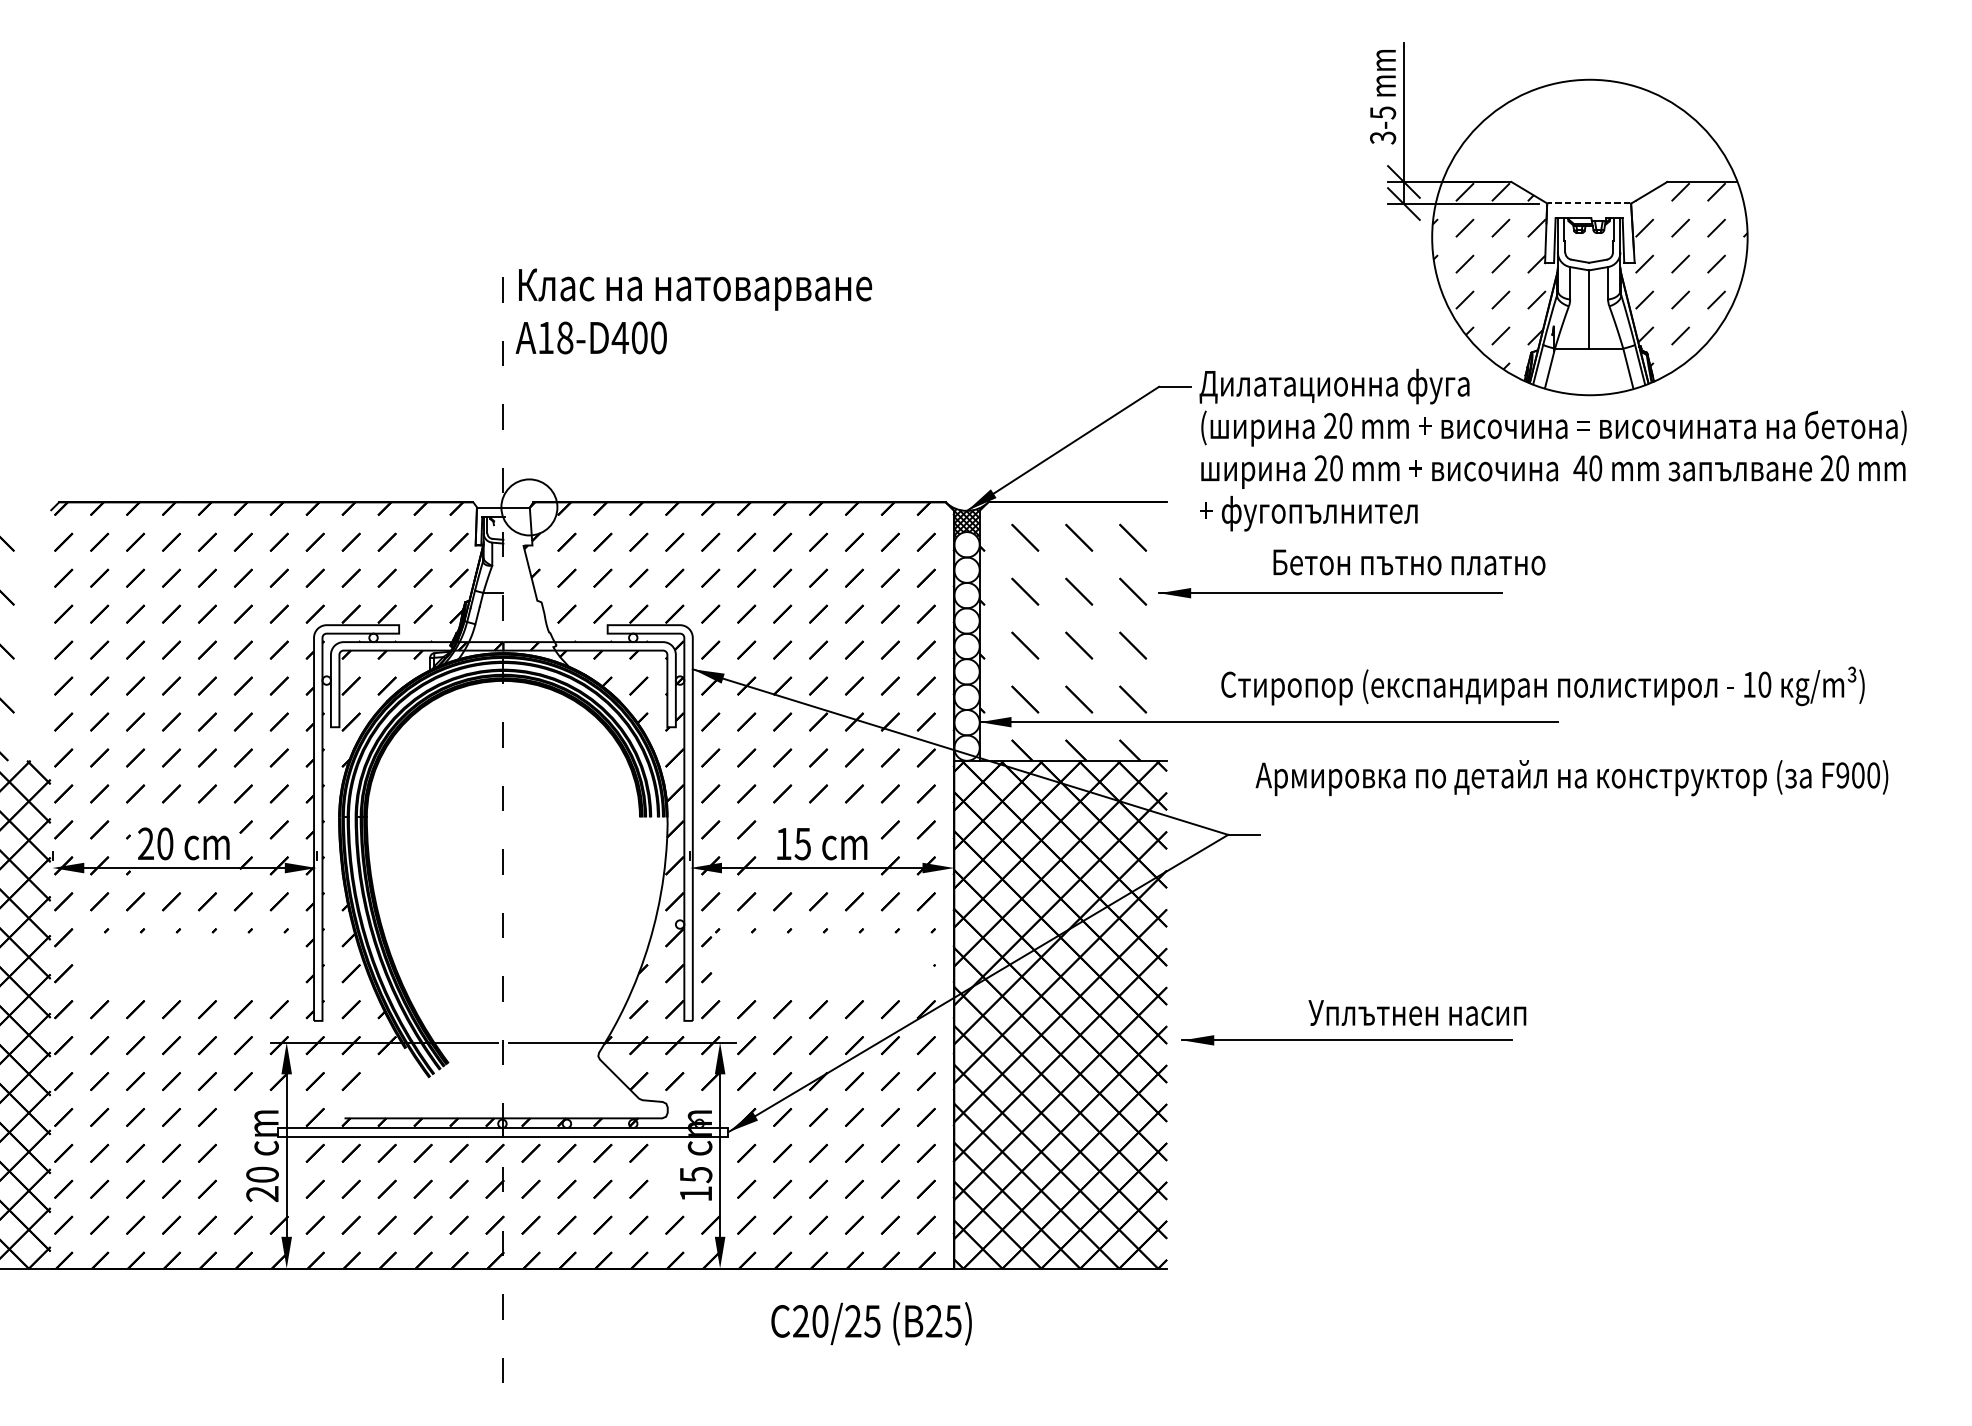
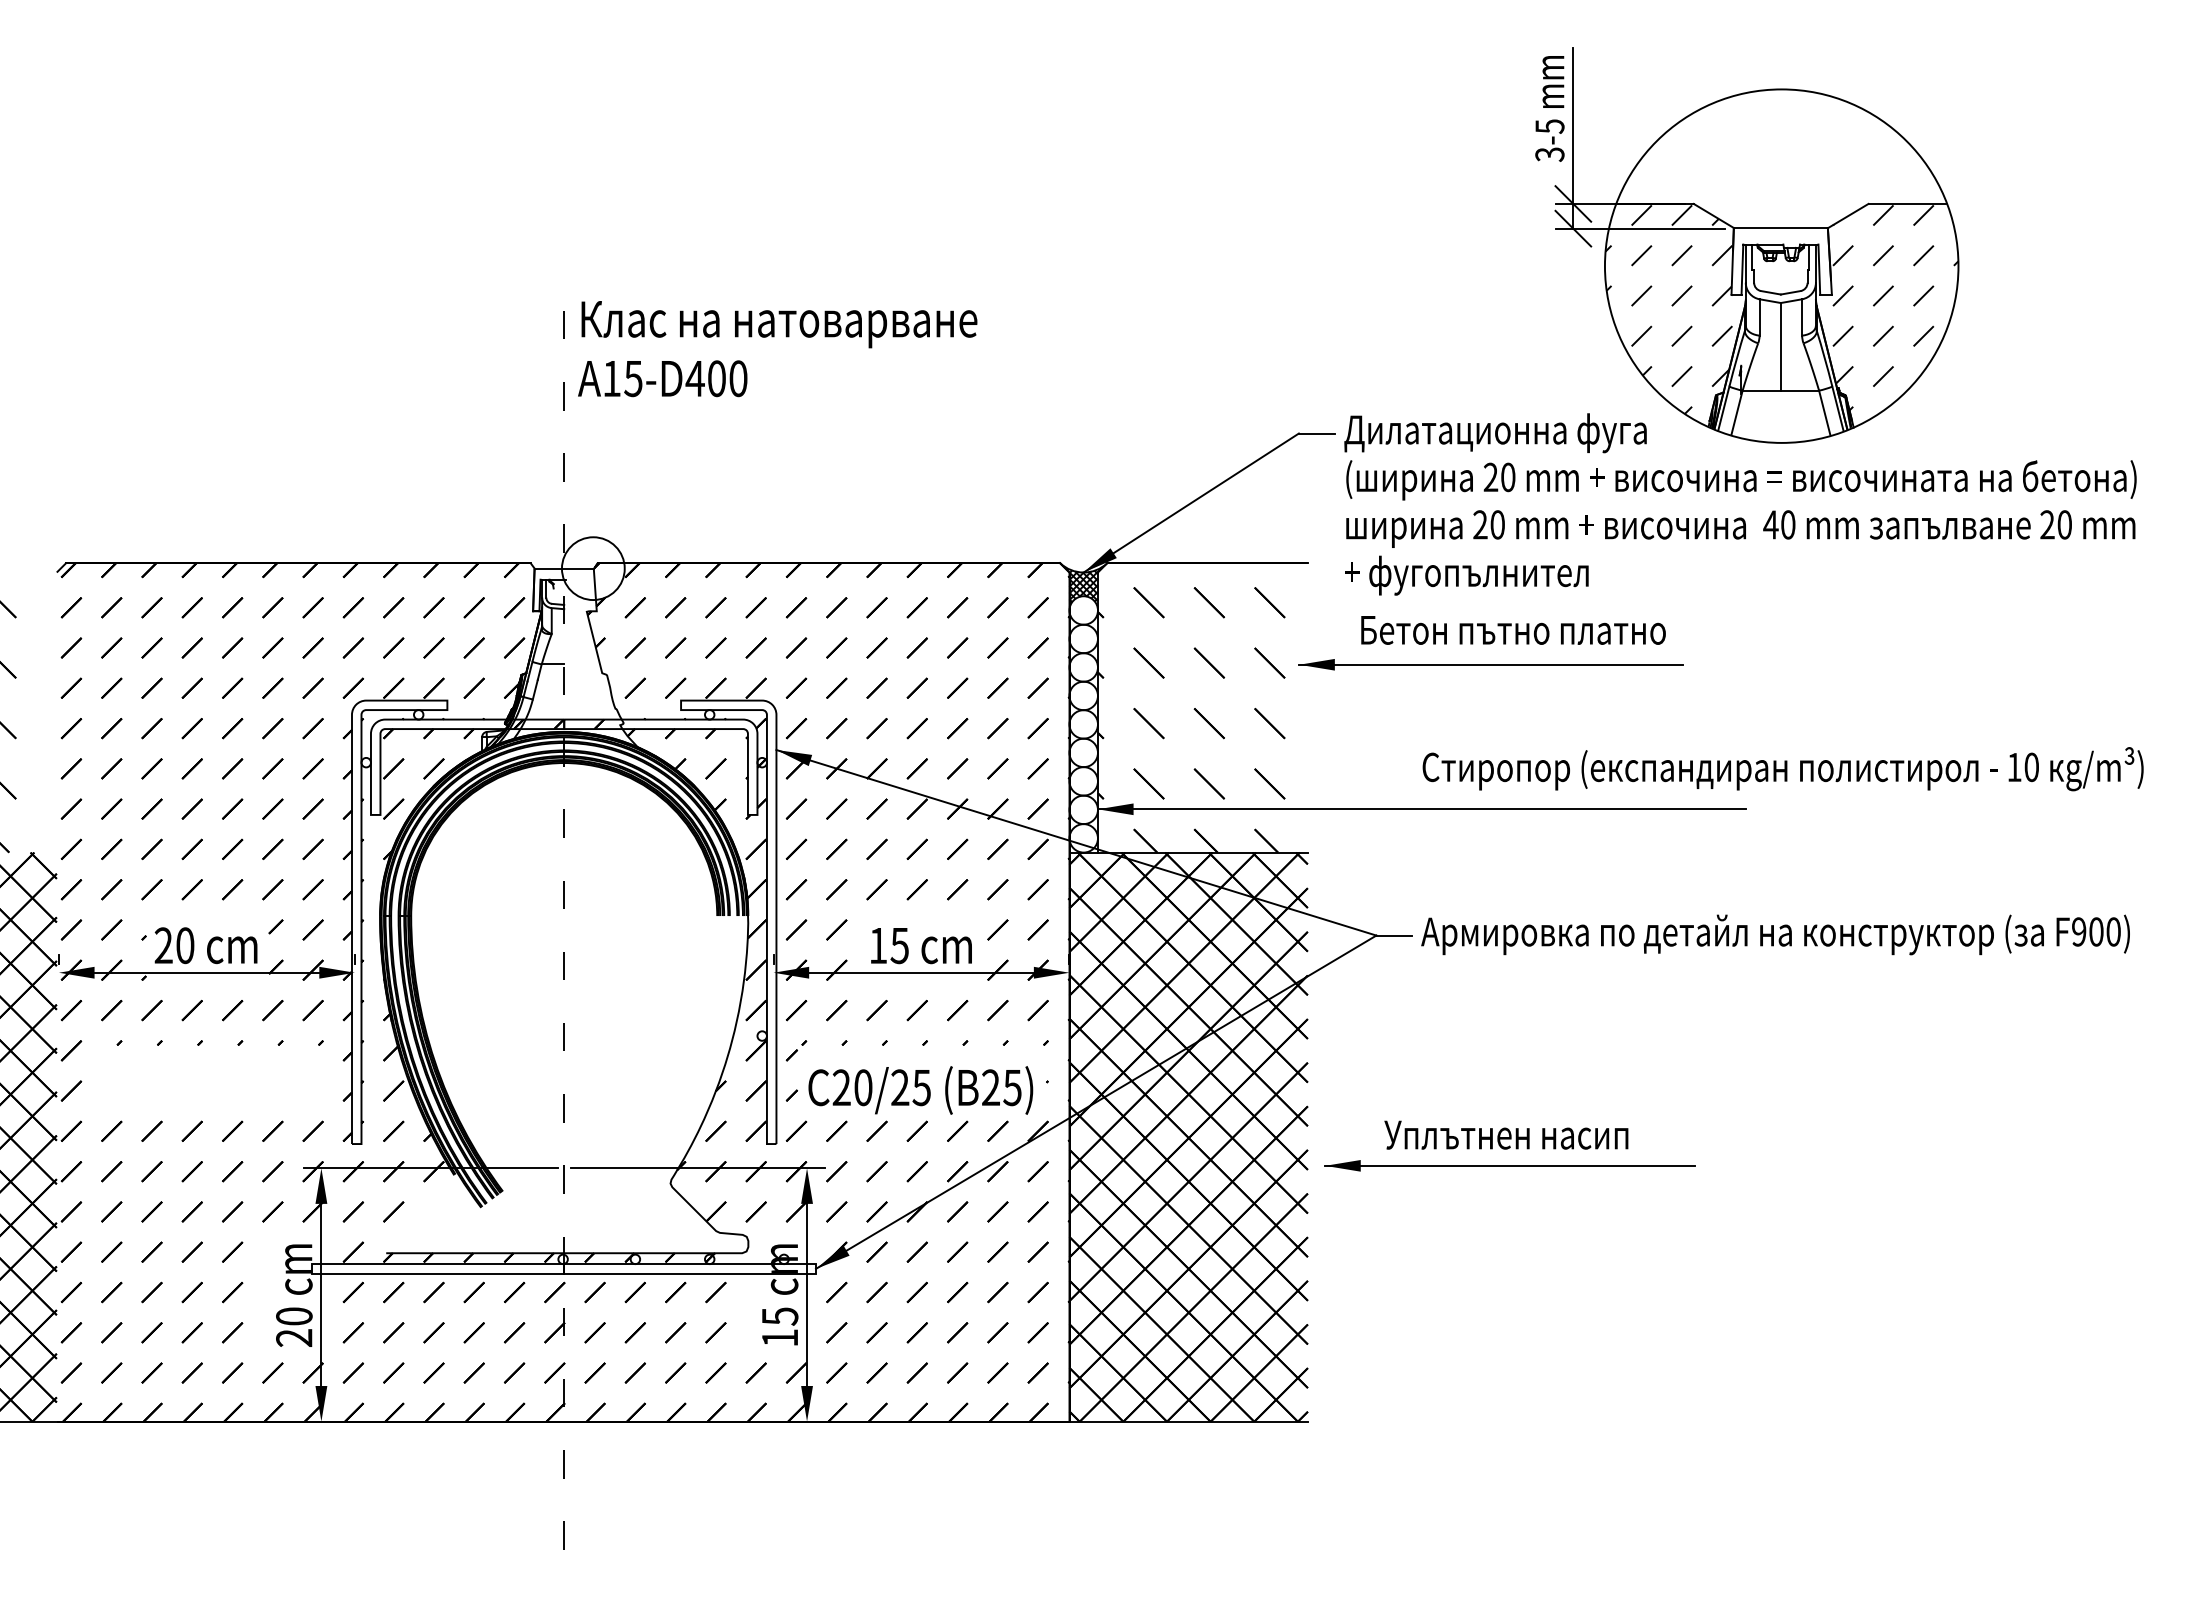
line: (1588, 202) -> (1780, 227), dashed -> solid
text: (565, 337) -> (633, 378), A18-D400 -> A15-D400
text: (1409, 562) -> (1513, 630), moved
text: (1542, 686) -> (1782, 769), moved
text: (1571, 777) -> (1775, 934), moved
text: (1417, 1012) -> (1506, 1134), moved
text: (871, 1323) -> (920, 1090), moved

